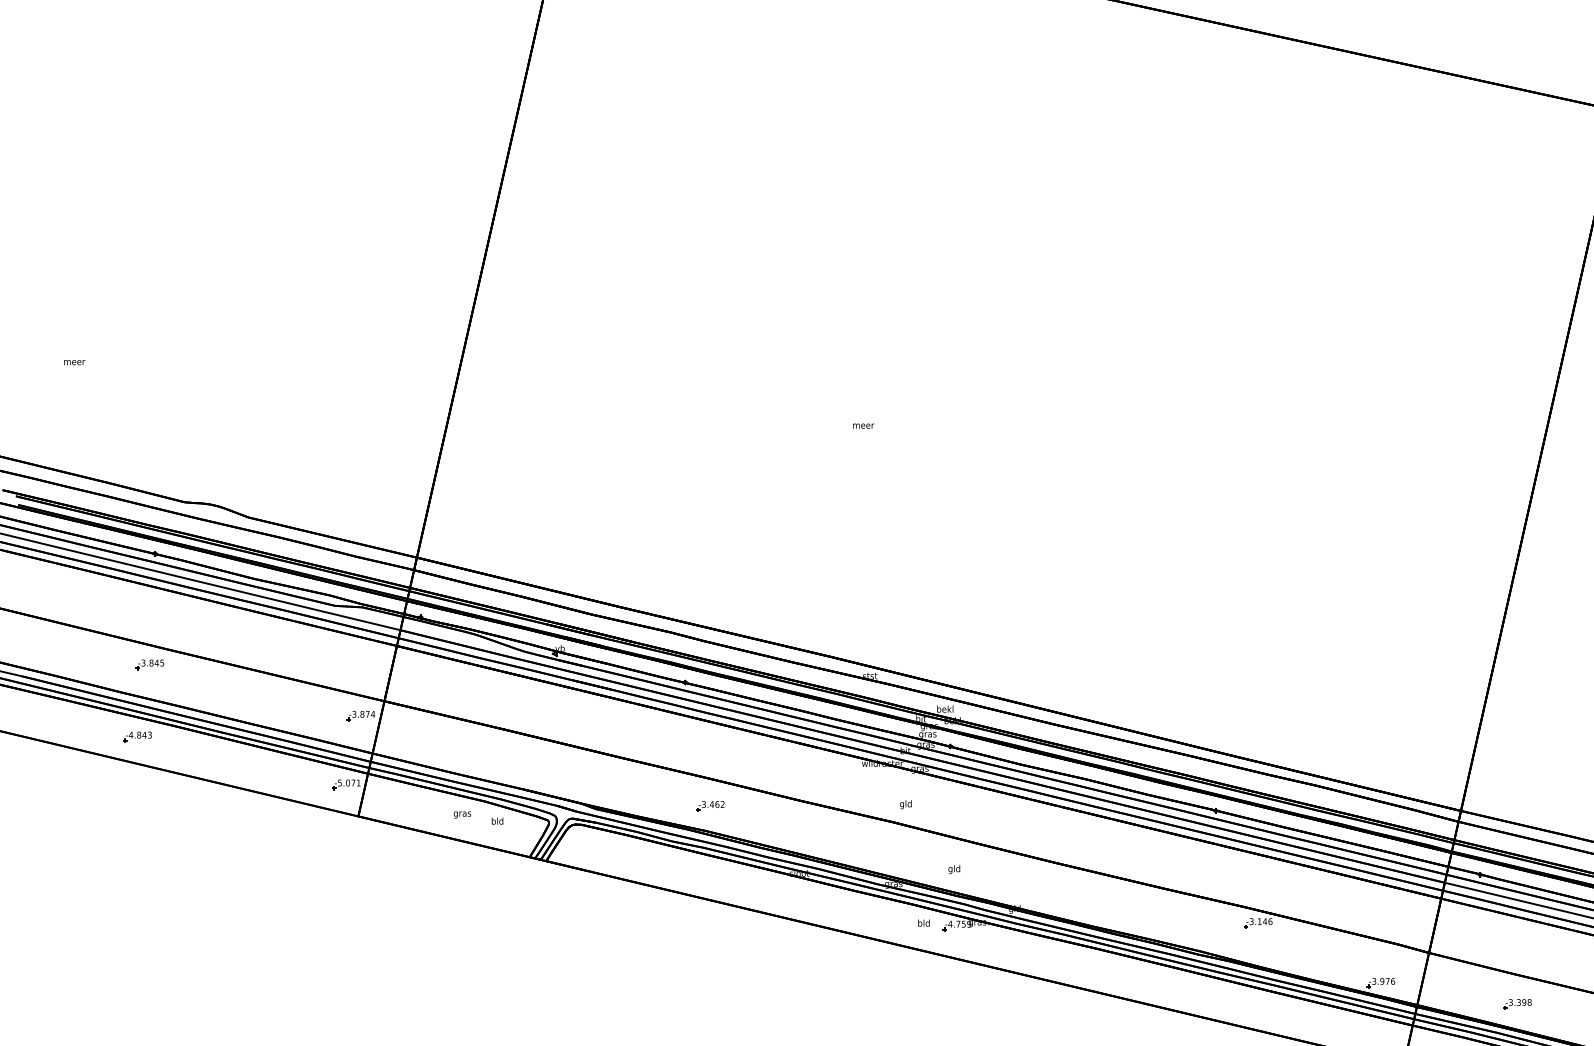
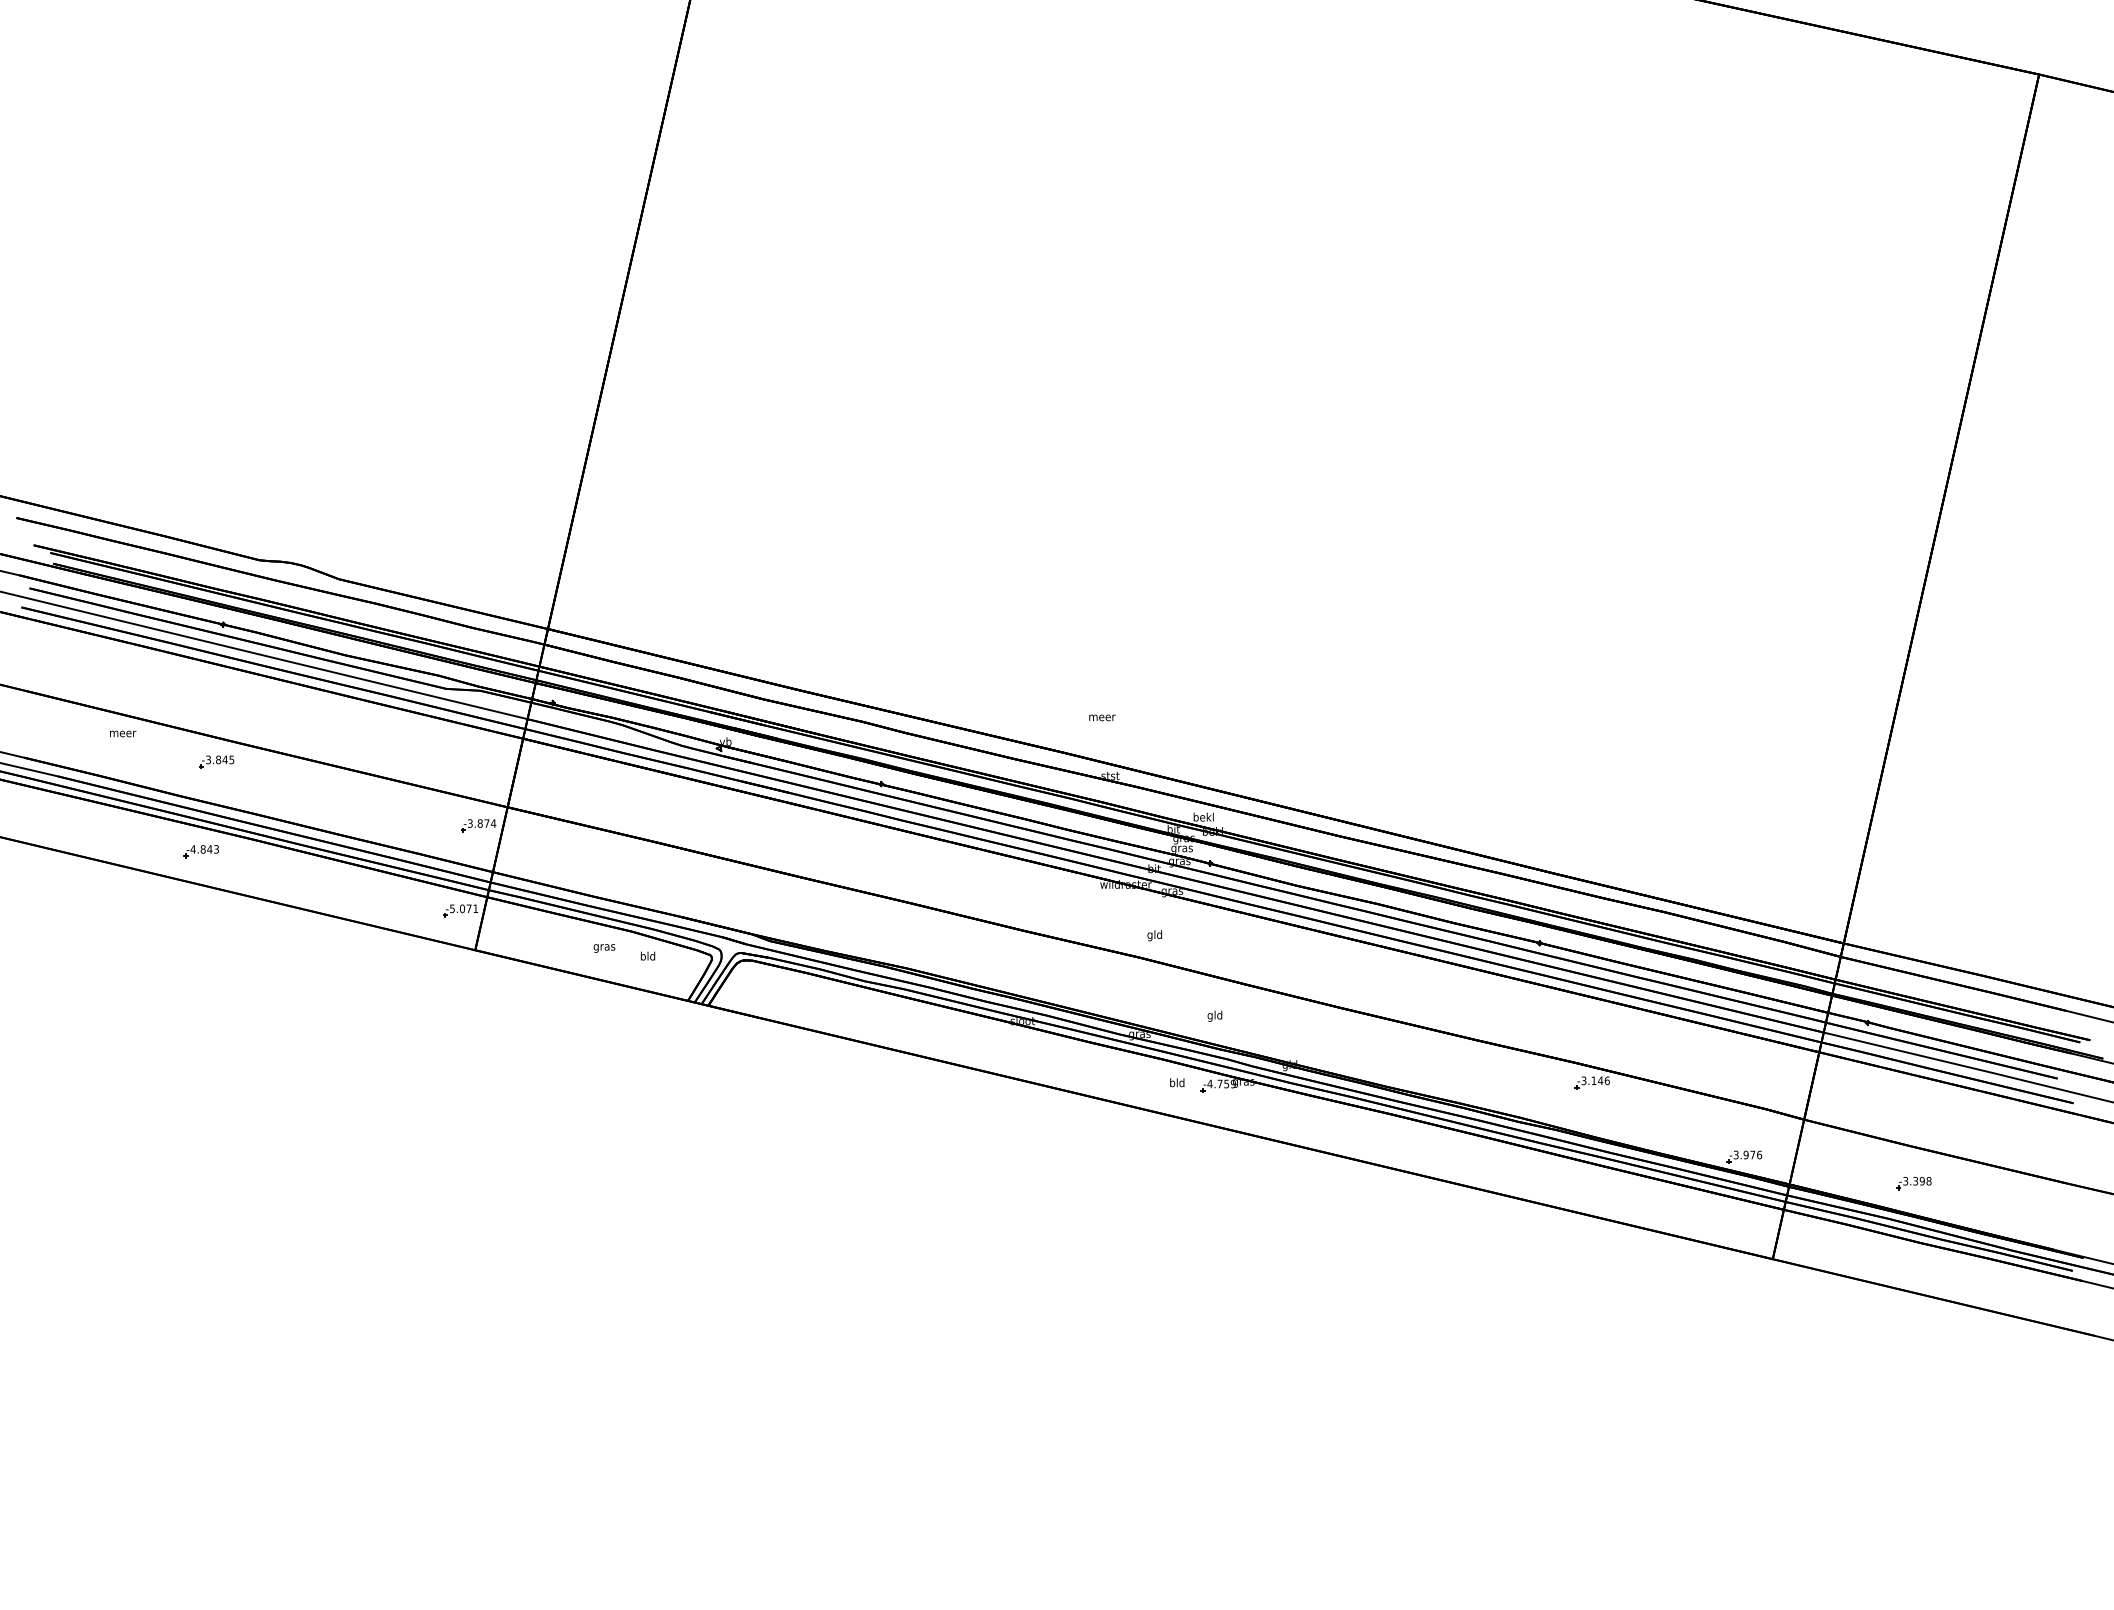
text: (74, 362) -> (123, 733), moved
text: (863, 425) -> (1102, 717), moved
part: (709, 806) -> (911, 937), removed

